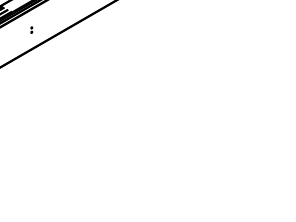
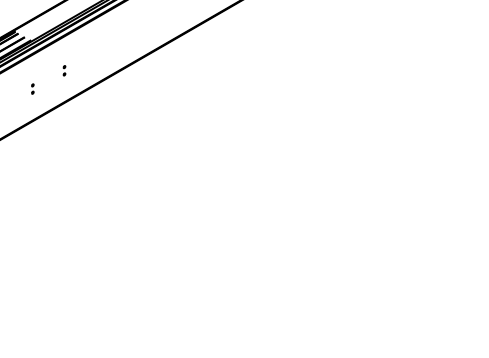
part: (12, 40) -> (32, 87), added

